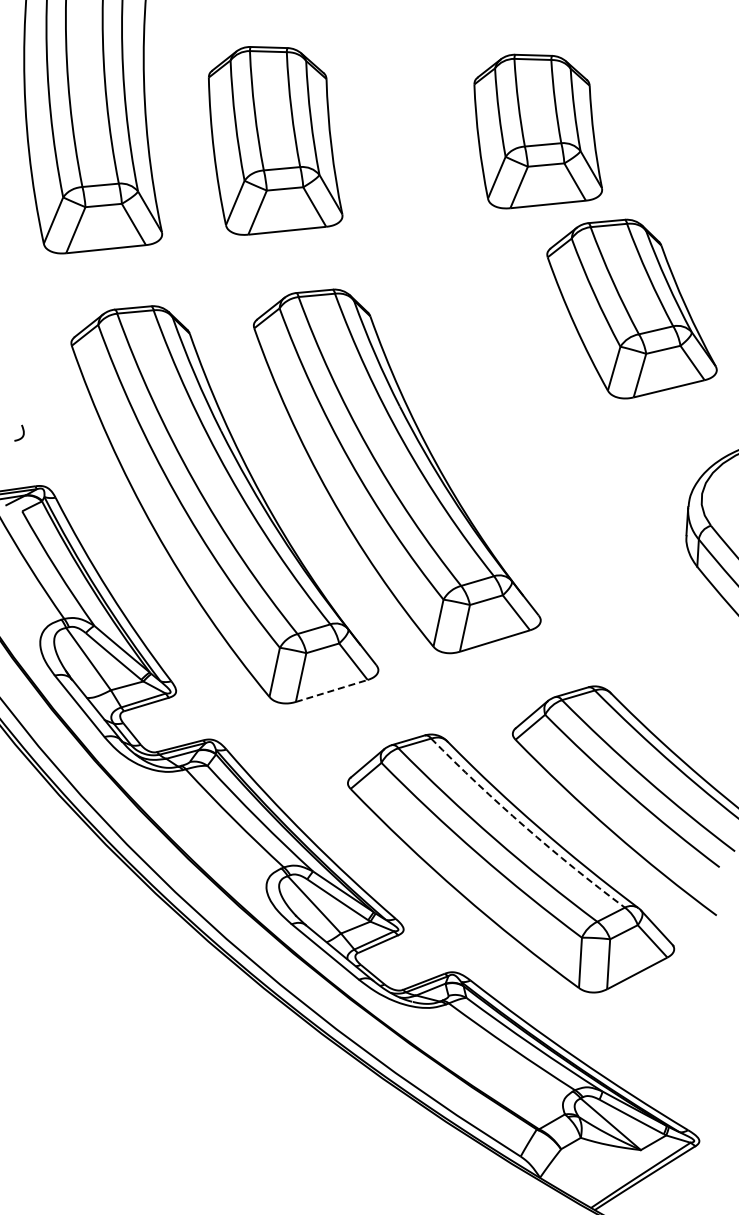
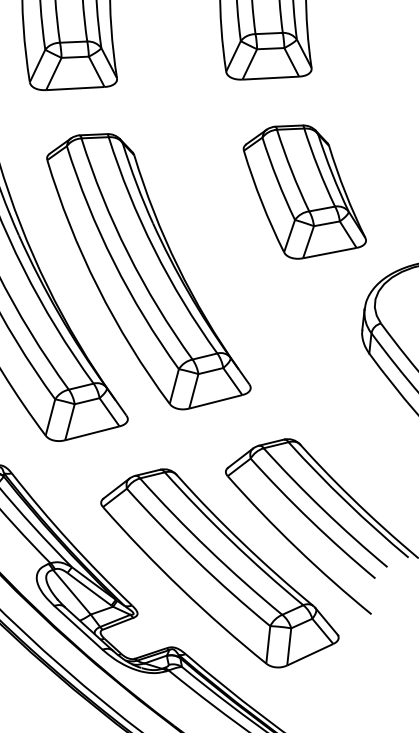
part: (631, 308) -> (304, 191), moved
line: (332, 690) -> (92, 433), dashed -> solid
arc: (524, 826) -> (231, 541), dashed -> solid

